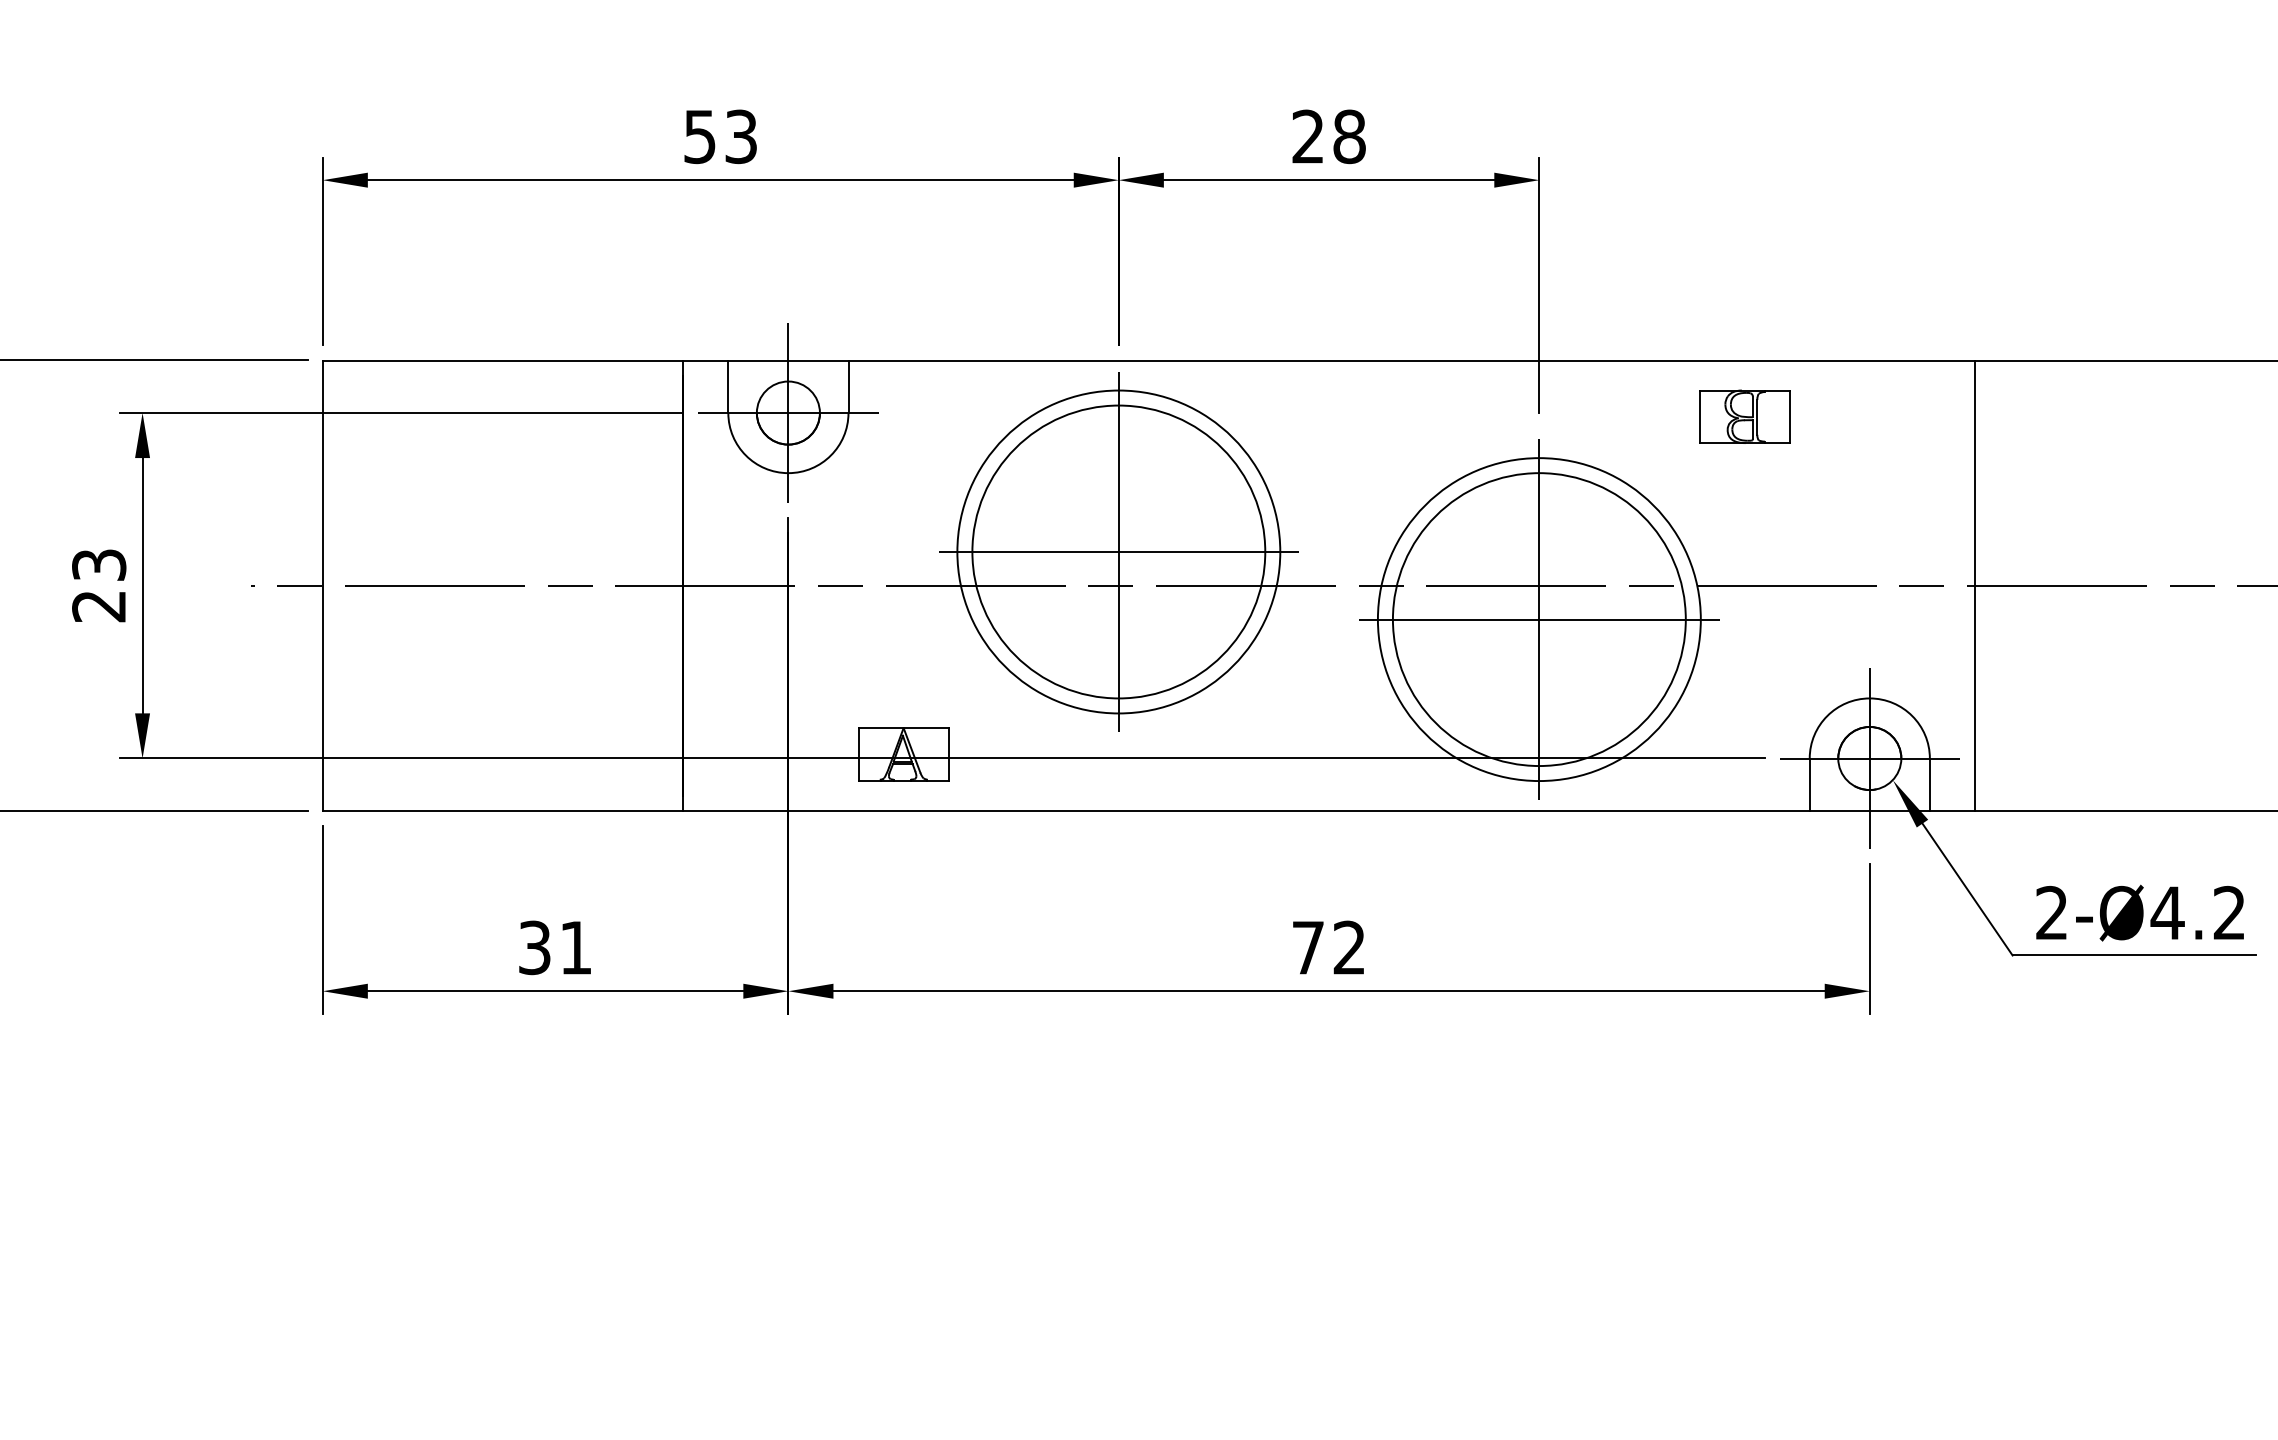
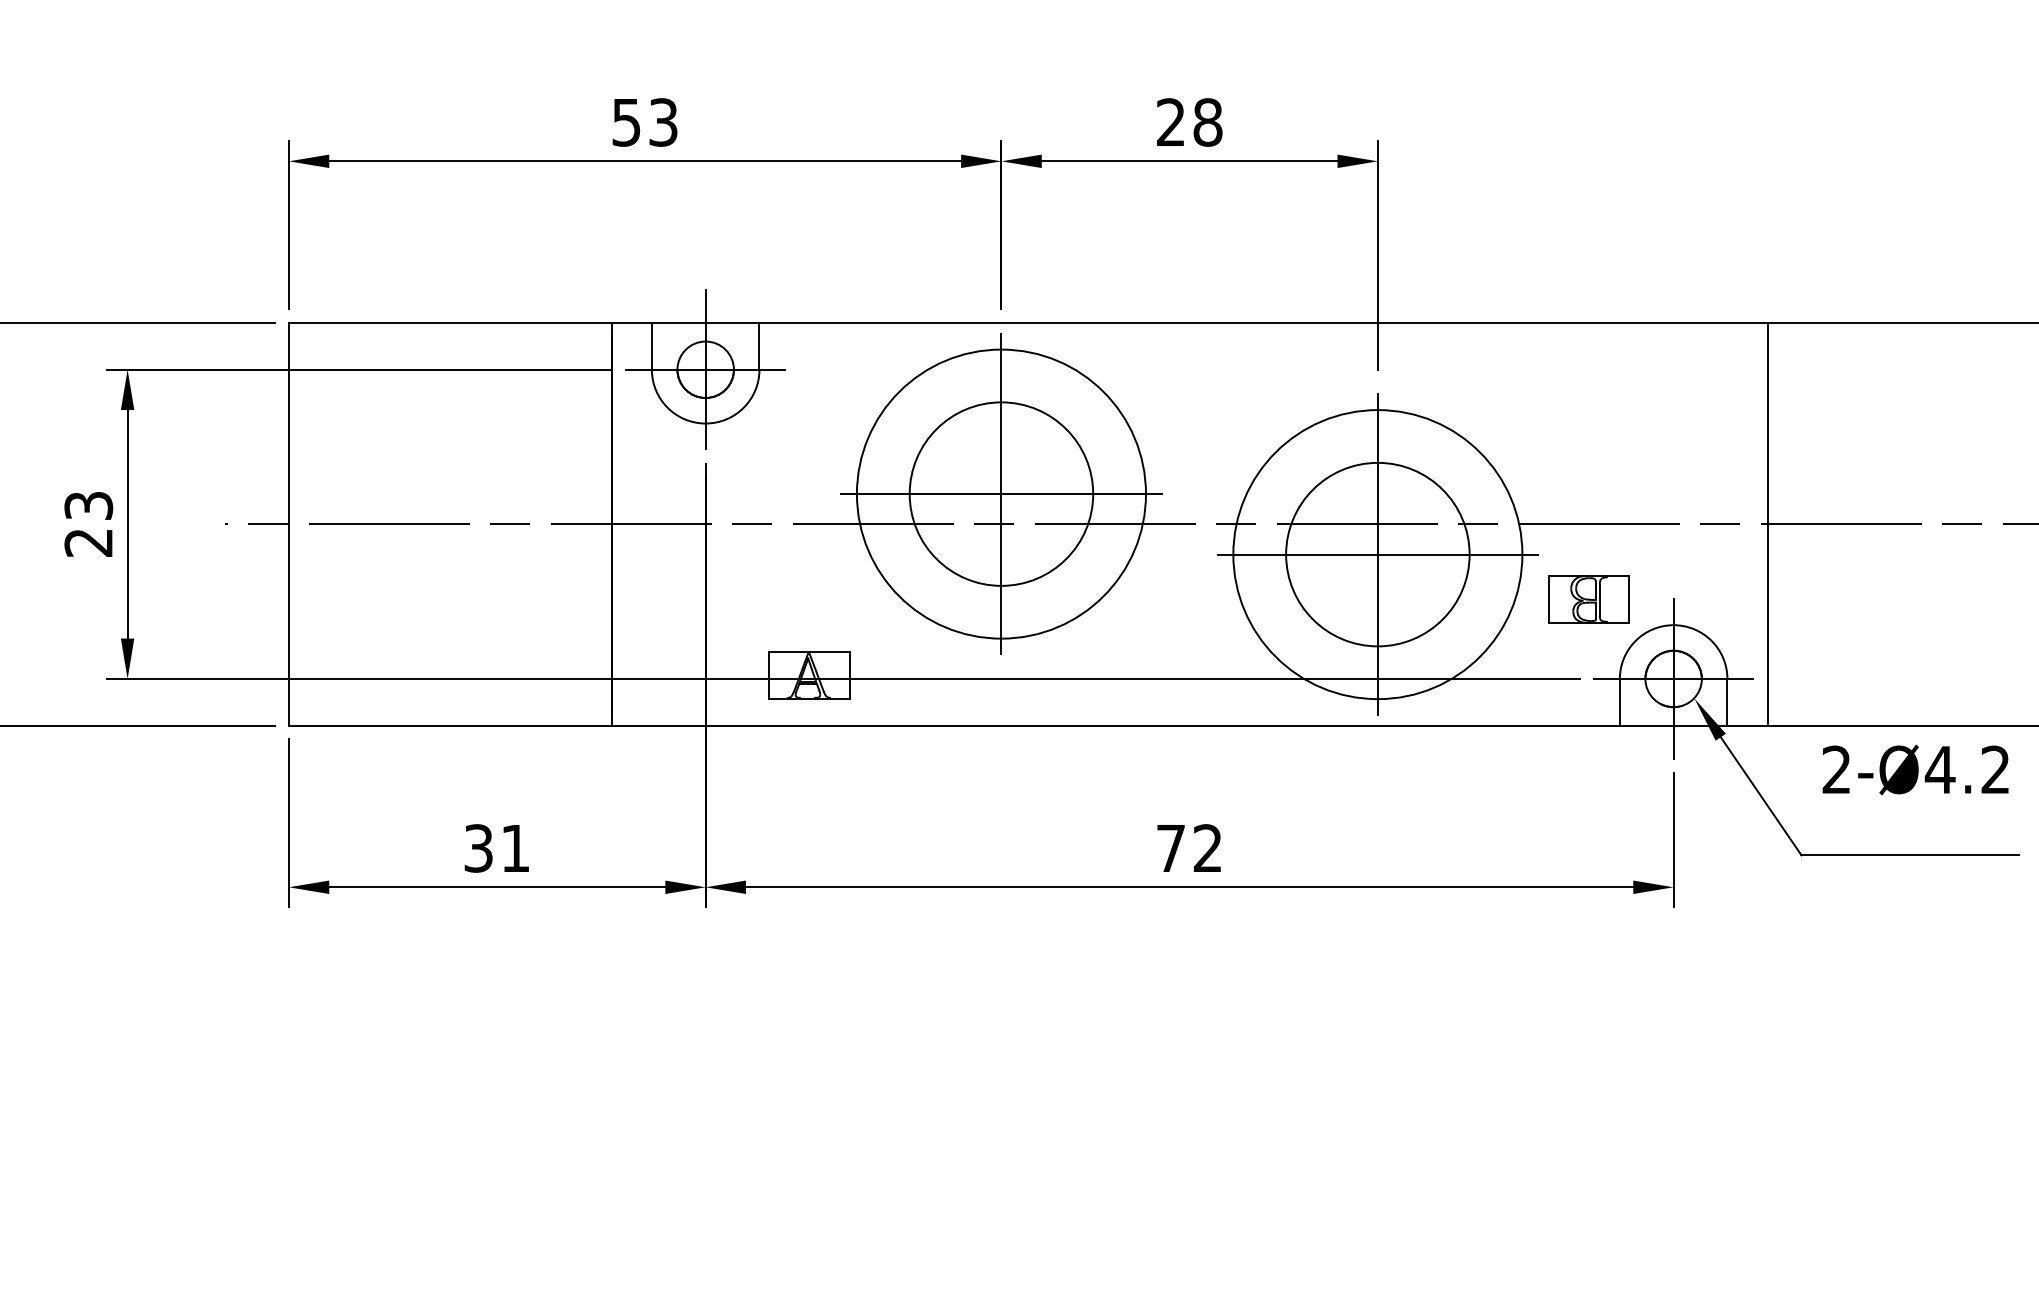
part: (1744, 416) -> (1588, 599), moved
circle: (1118, 551) -> (1001, 493), size x0.7
circle: (1538, 619) -> (1377, 554), size x0.7
text: (2139, 912) -> (1915, 769), moved

